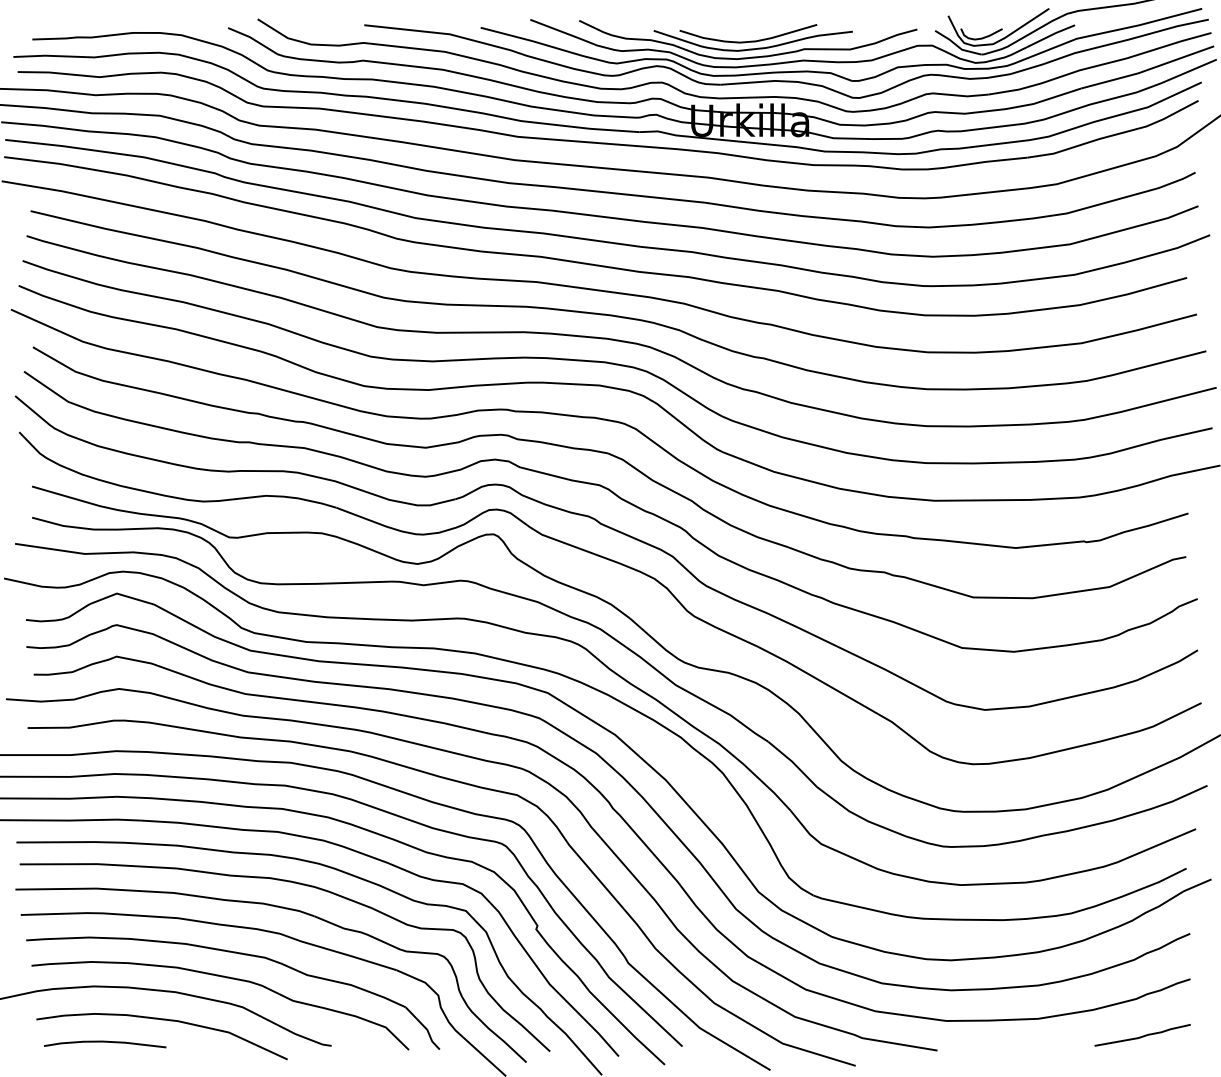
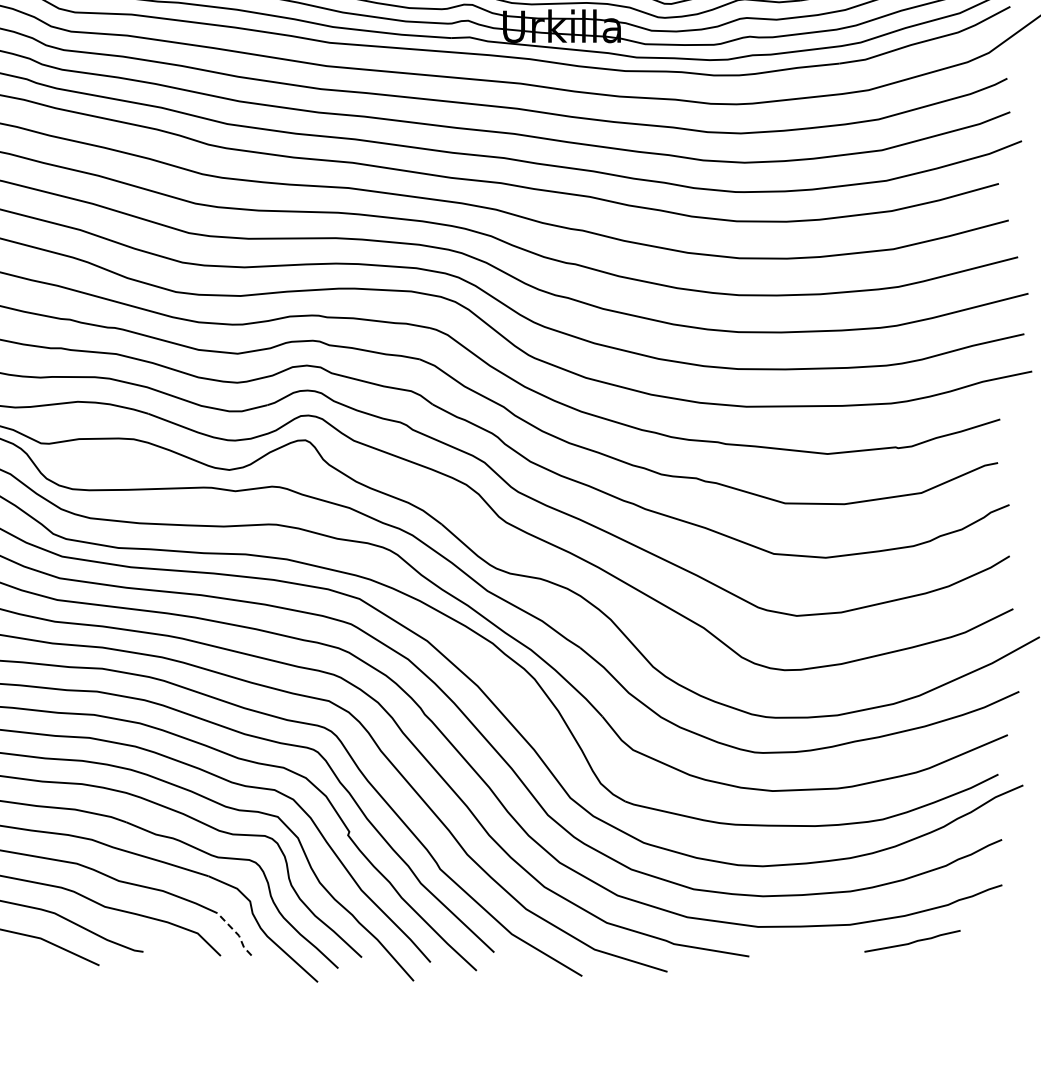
line: (425, 1027) -> (237, 933), solid -> dashed
curve: (1142, 1035) -> (912, 941), moved

